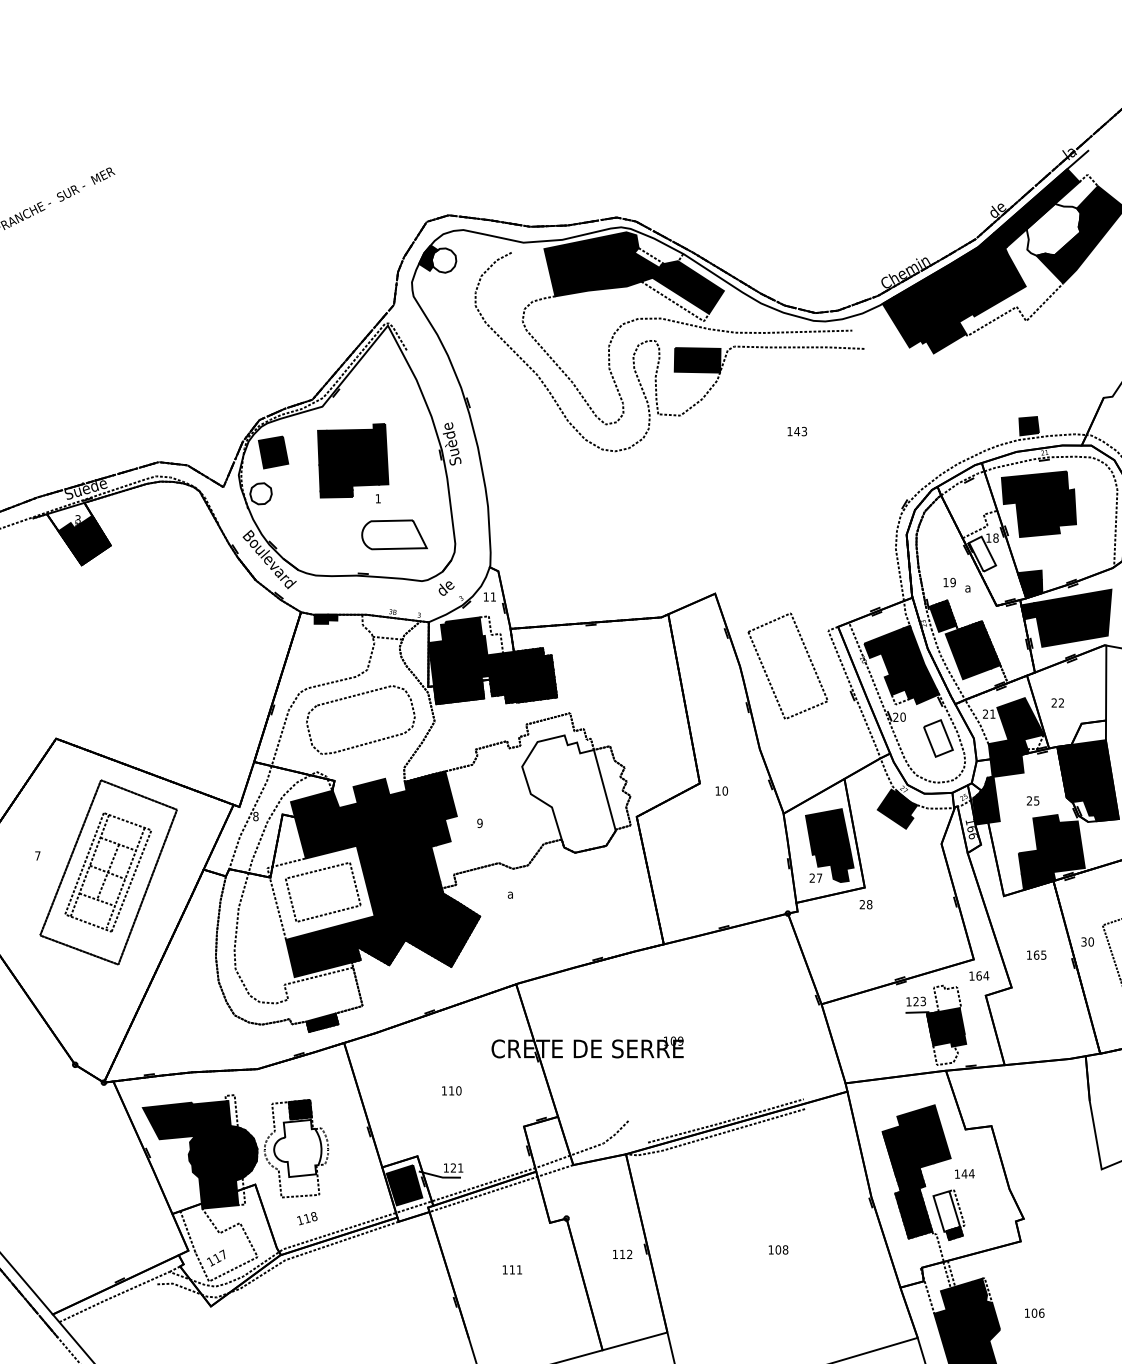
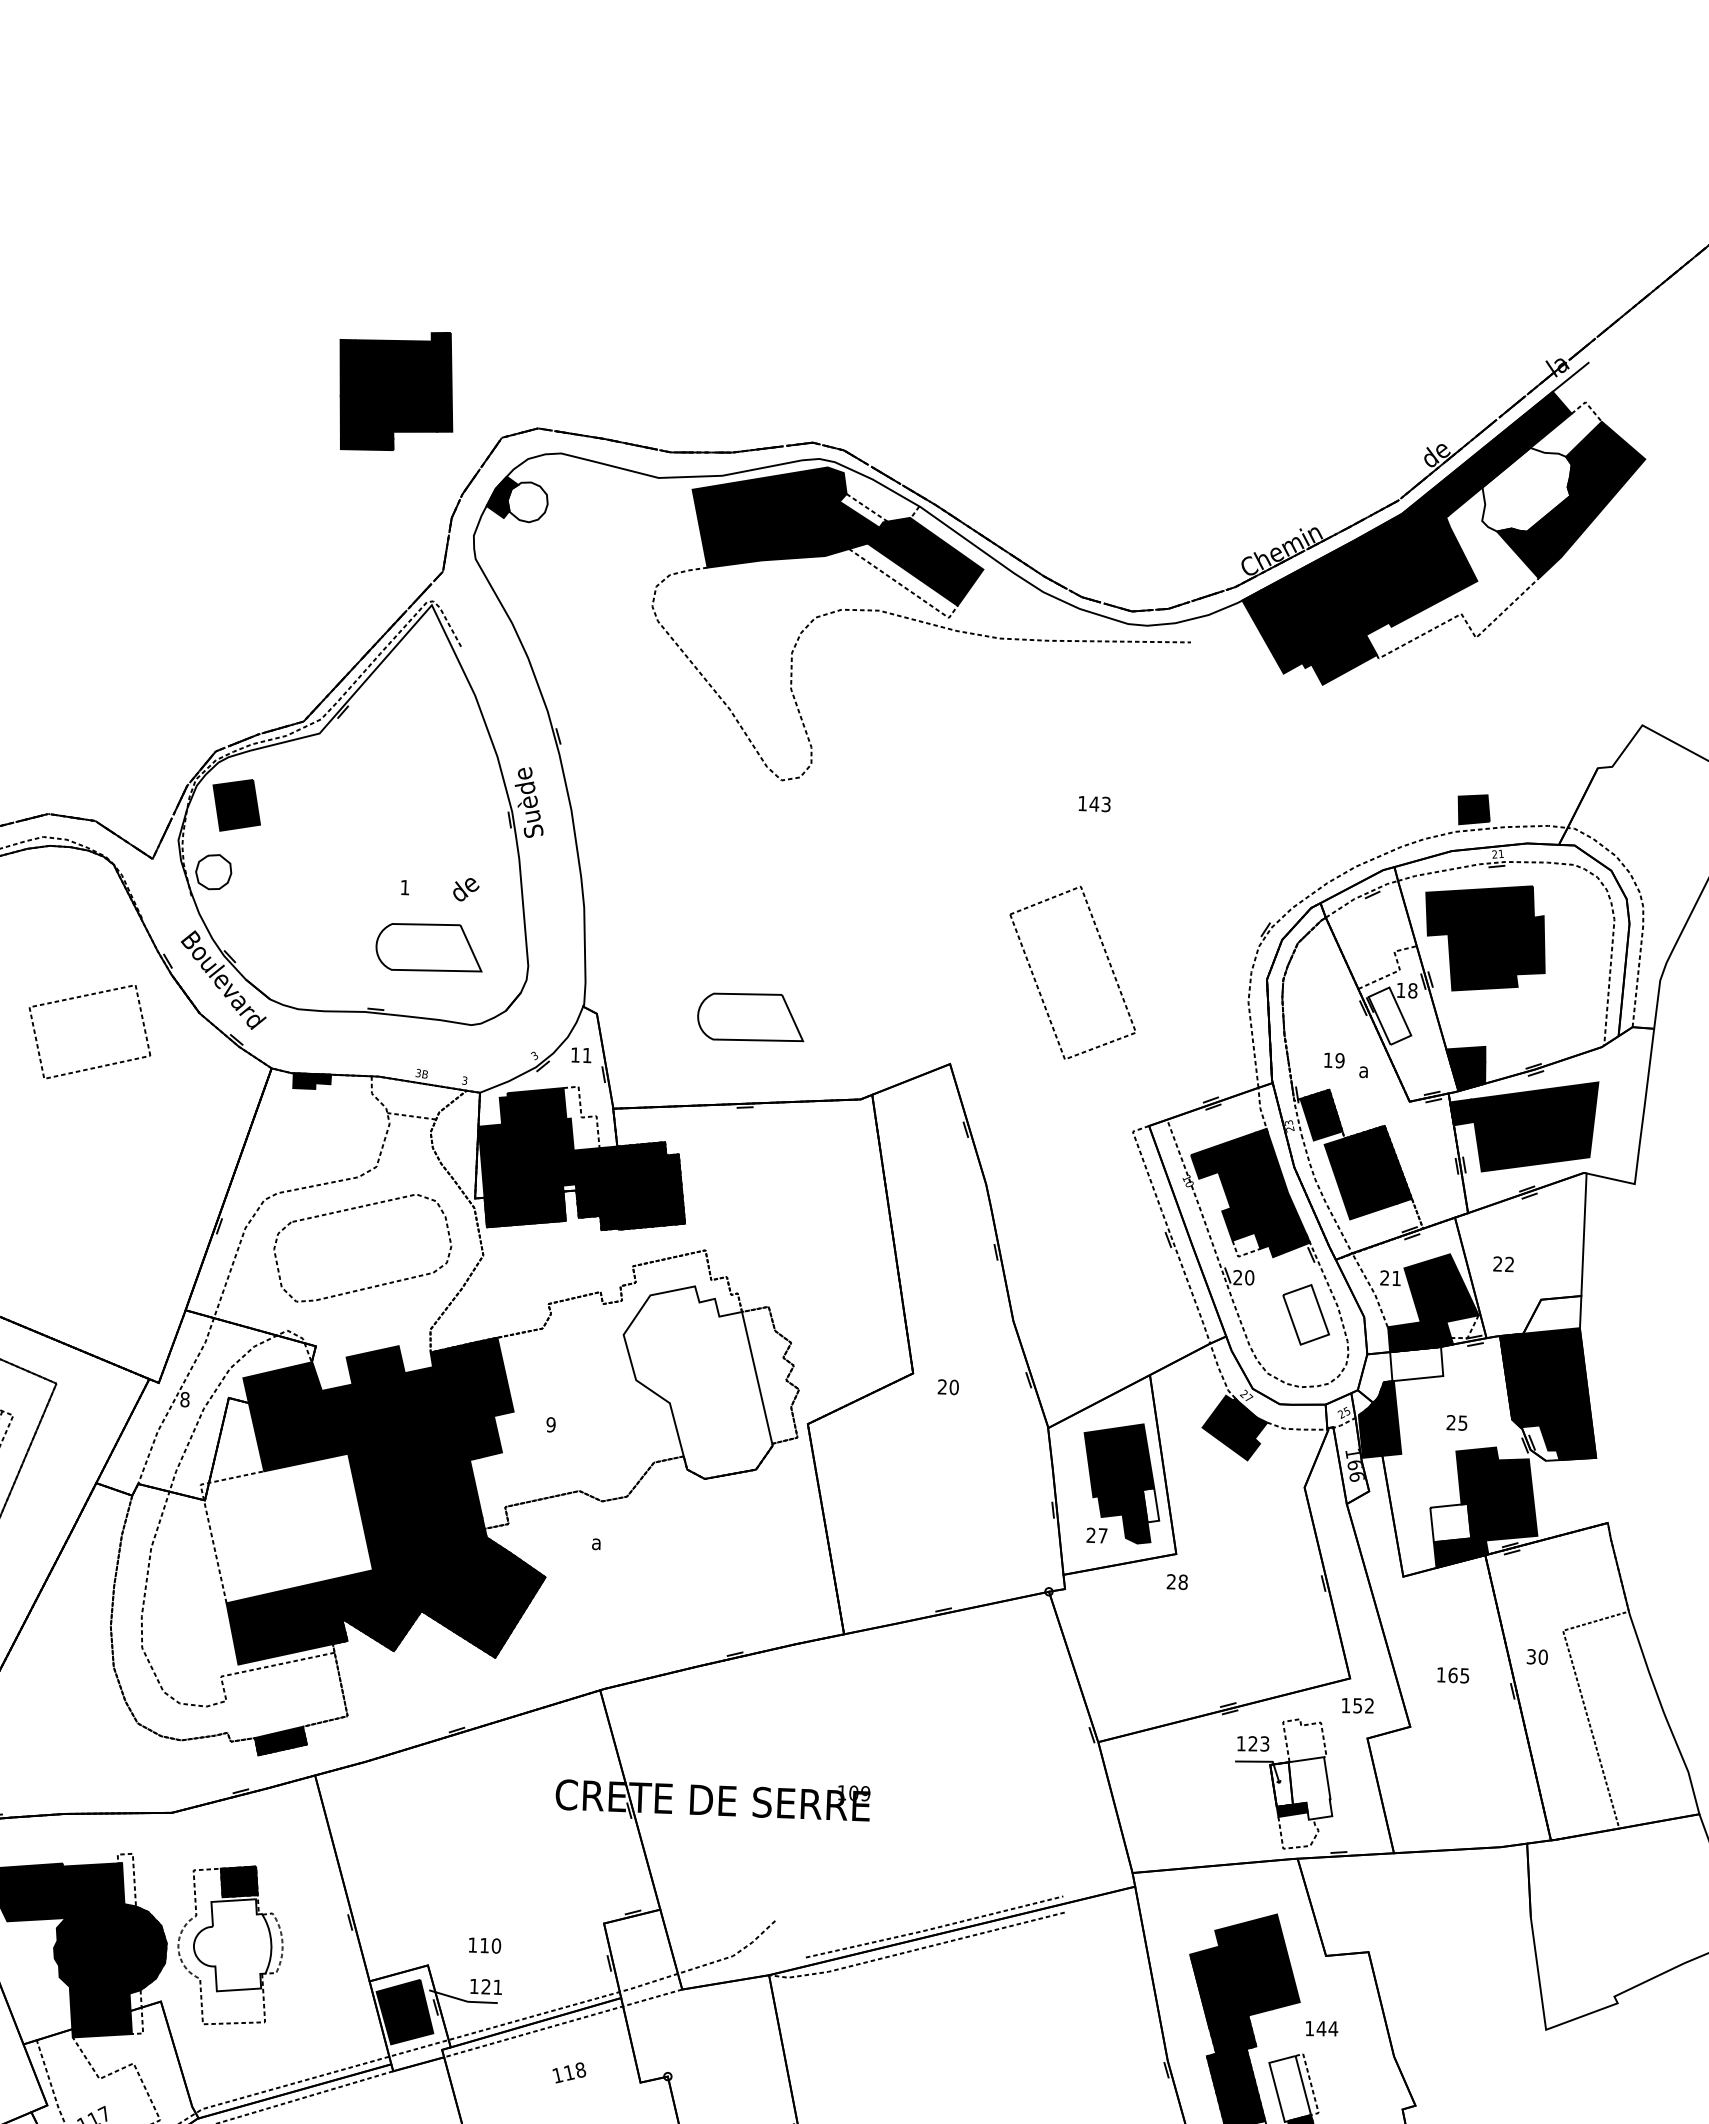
part: (669, 352) -> (890, 666), removed
part: (353, 460) -> (396, 390), moved
part: (592, 569) -> (751, 1016), added
text: (446, 588) -> (466, 889), moved
part: (767, 674) -> (1038, 985), moved
fill: (1006, 765) -> (1415, 1363), removed
text: (717, 790) -> (941, 1386), 10 -> 20
fill: (847, 857) -> (1149, 1503), removed
fill: (1031, 862) -> (1450, 1523), removed
part: (329, 912) -> (98, 1065), moved
text: (982, 975) -> (1363, 1705), 164 -> 152
fill: (946, 1027) -> (1301, 1788), removed
text: (451, 1090) -> (484, 1944), moved
text: (307, 1218) -> (569, 2072), moved

